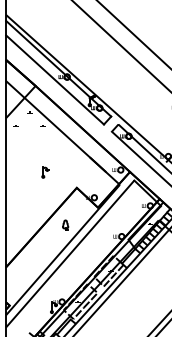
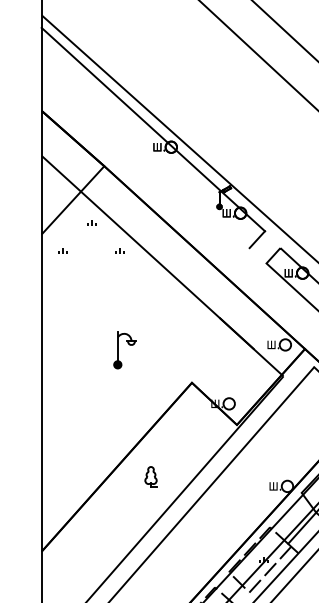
line: (54, 79) -> (144, 152), removed
part: (45, 172) -> (125, 350), size x1.6
part: (65, 224) -> (150, 475), moved

